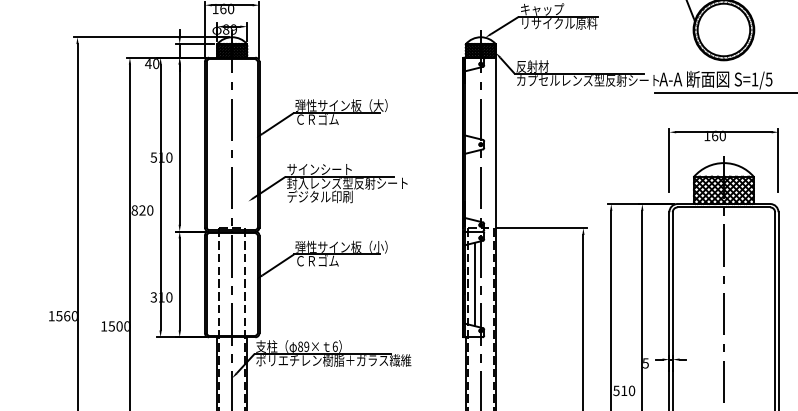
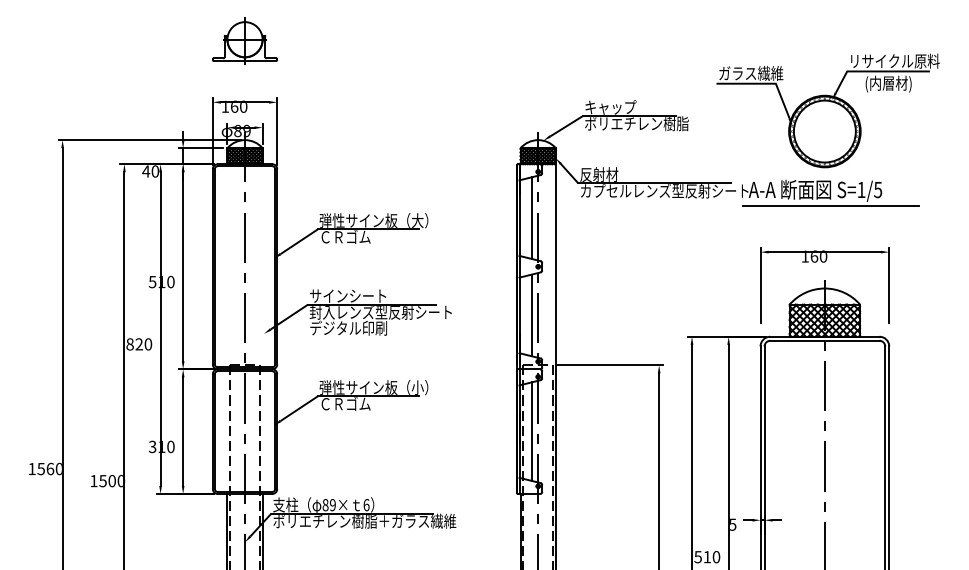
text: (564, 23) -> (636, 123), リサイクル原料 -> ポリエチレン樹脂
line: (475, 102) -> (531, 217), added
line: (475, 185) -> (531, 315), added

